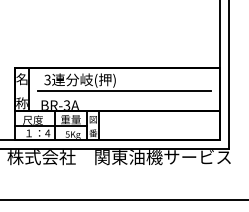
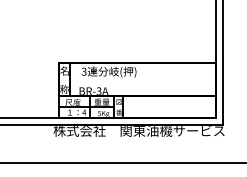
line: (123, 91) -> (142, 80), removed

